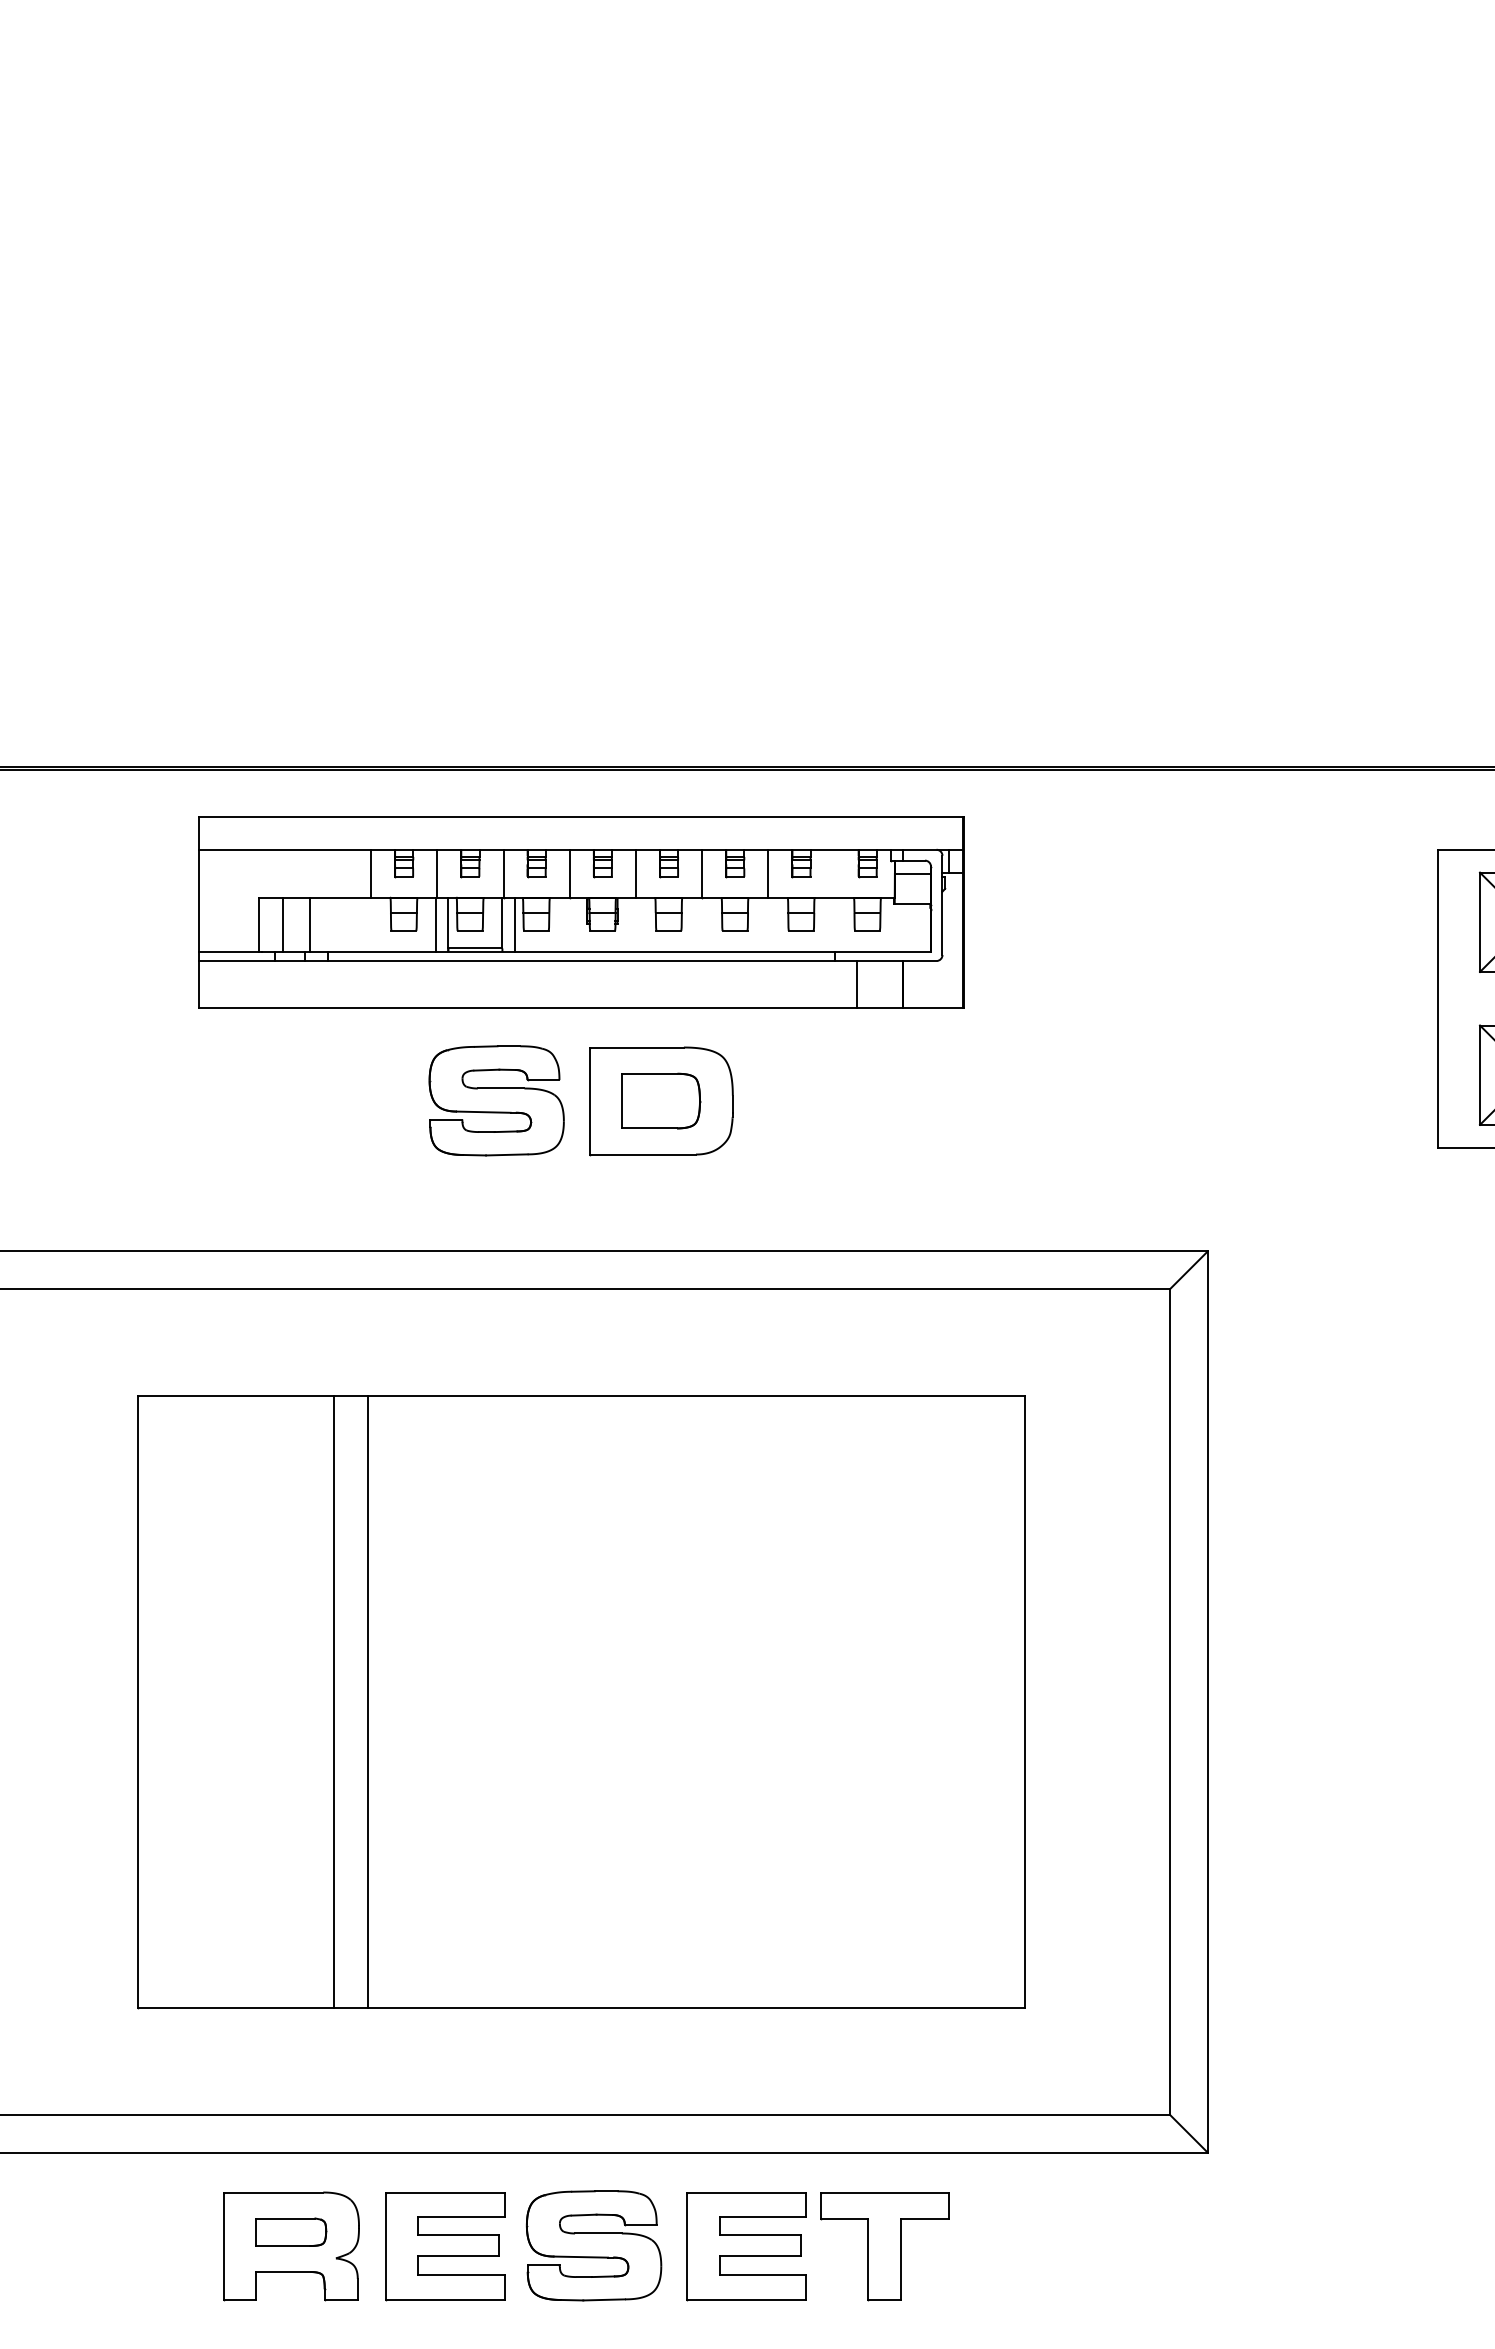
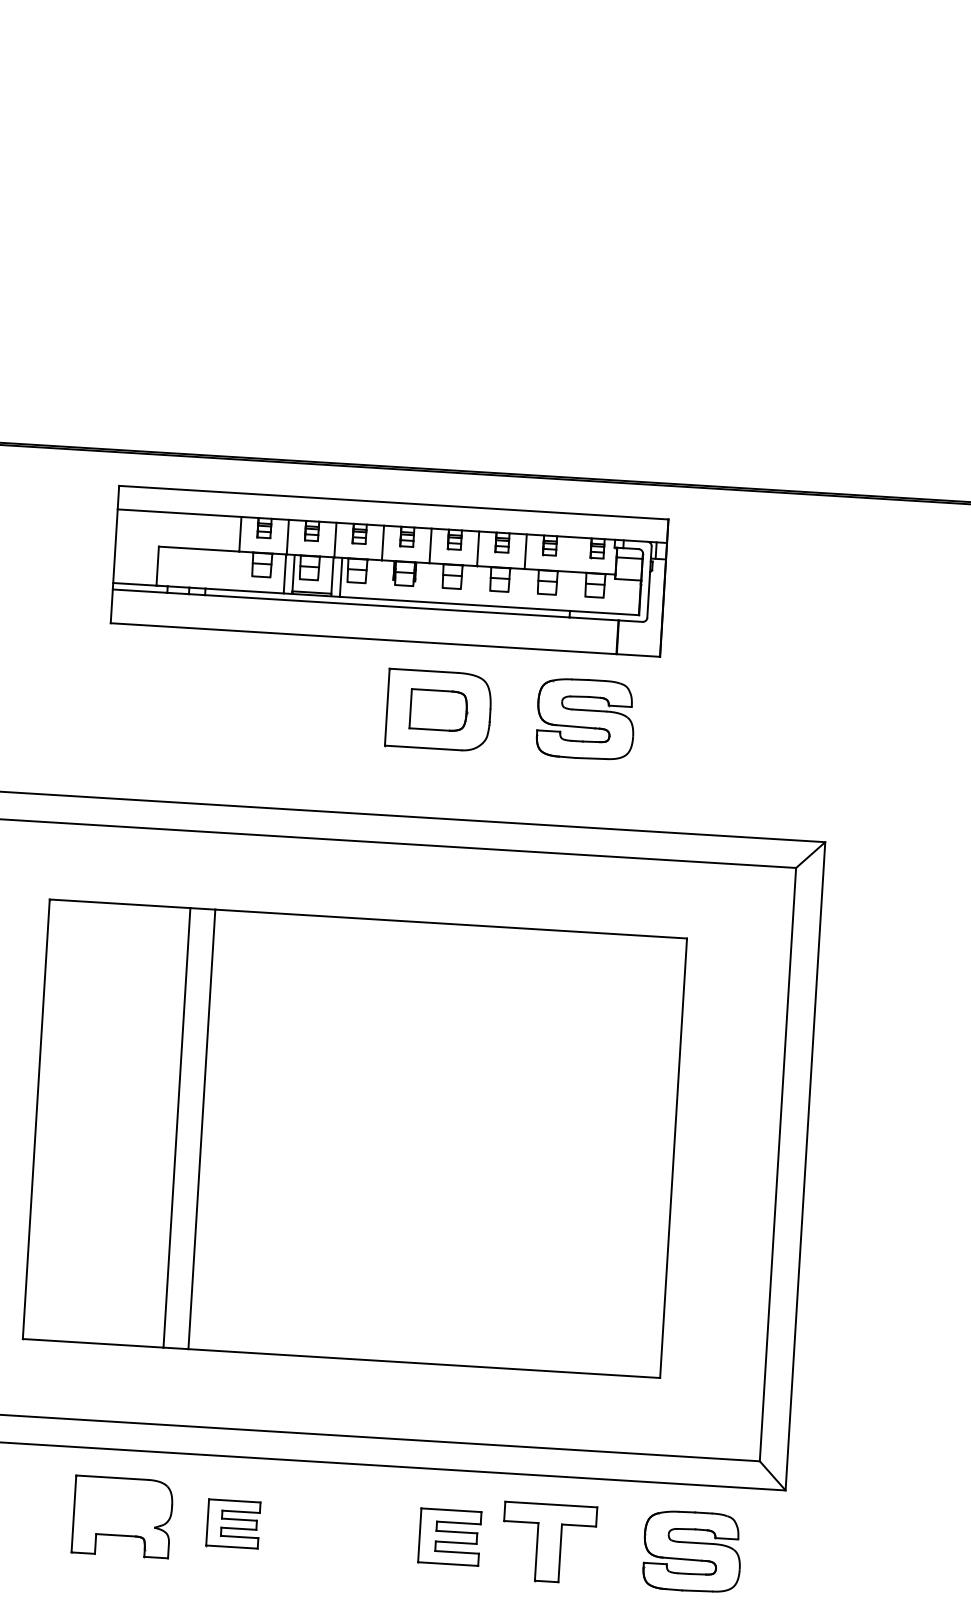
line: (282, 924) -> (174, 566), removed
line: (309, 924) -> (193, 568), removed
line: (857, 984) -> (584, 635), removed
part: (496, 1100) -> (585, 718), moved
part: (291, 2231) -> (123, 1506), removed
part: (594, 2245) -> (692, 1551), moved
part: (445, 2246) -> (233, 1524), size x0.6
part: (746, 2246) -> (449, 1537), size x0.7

